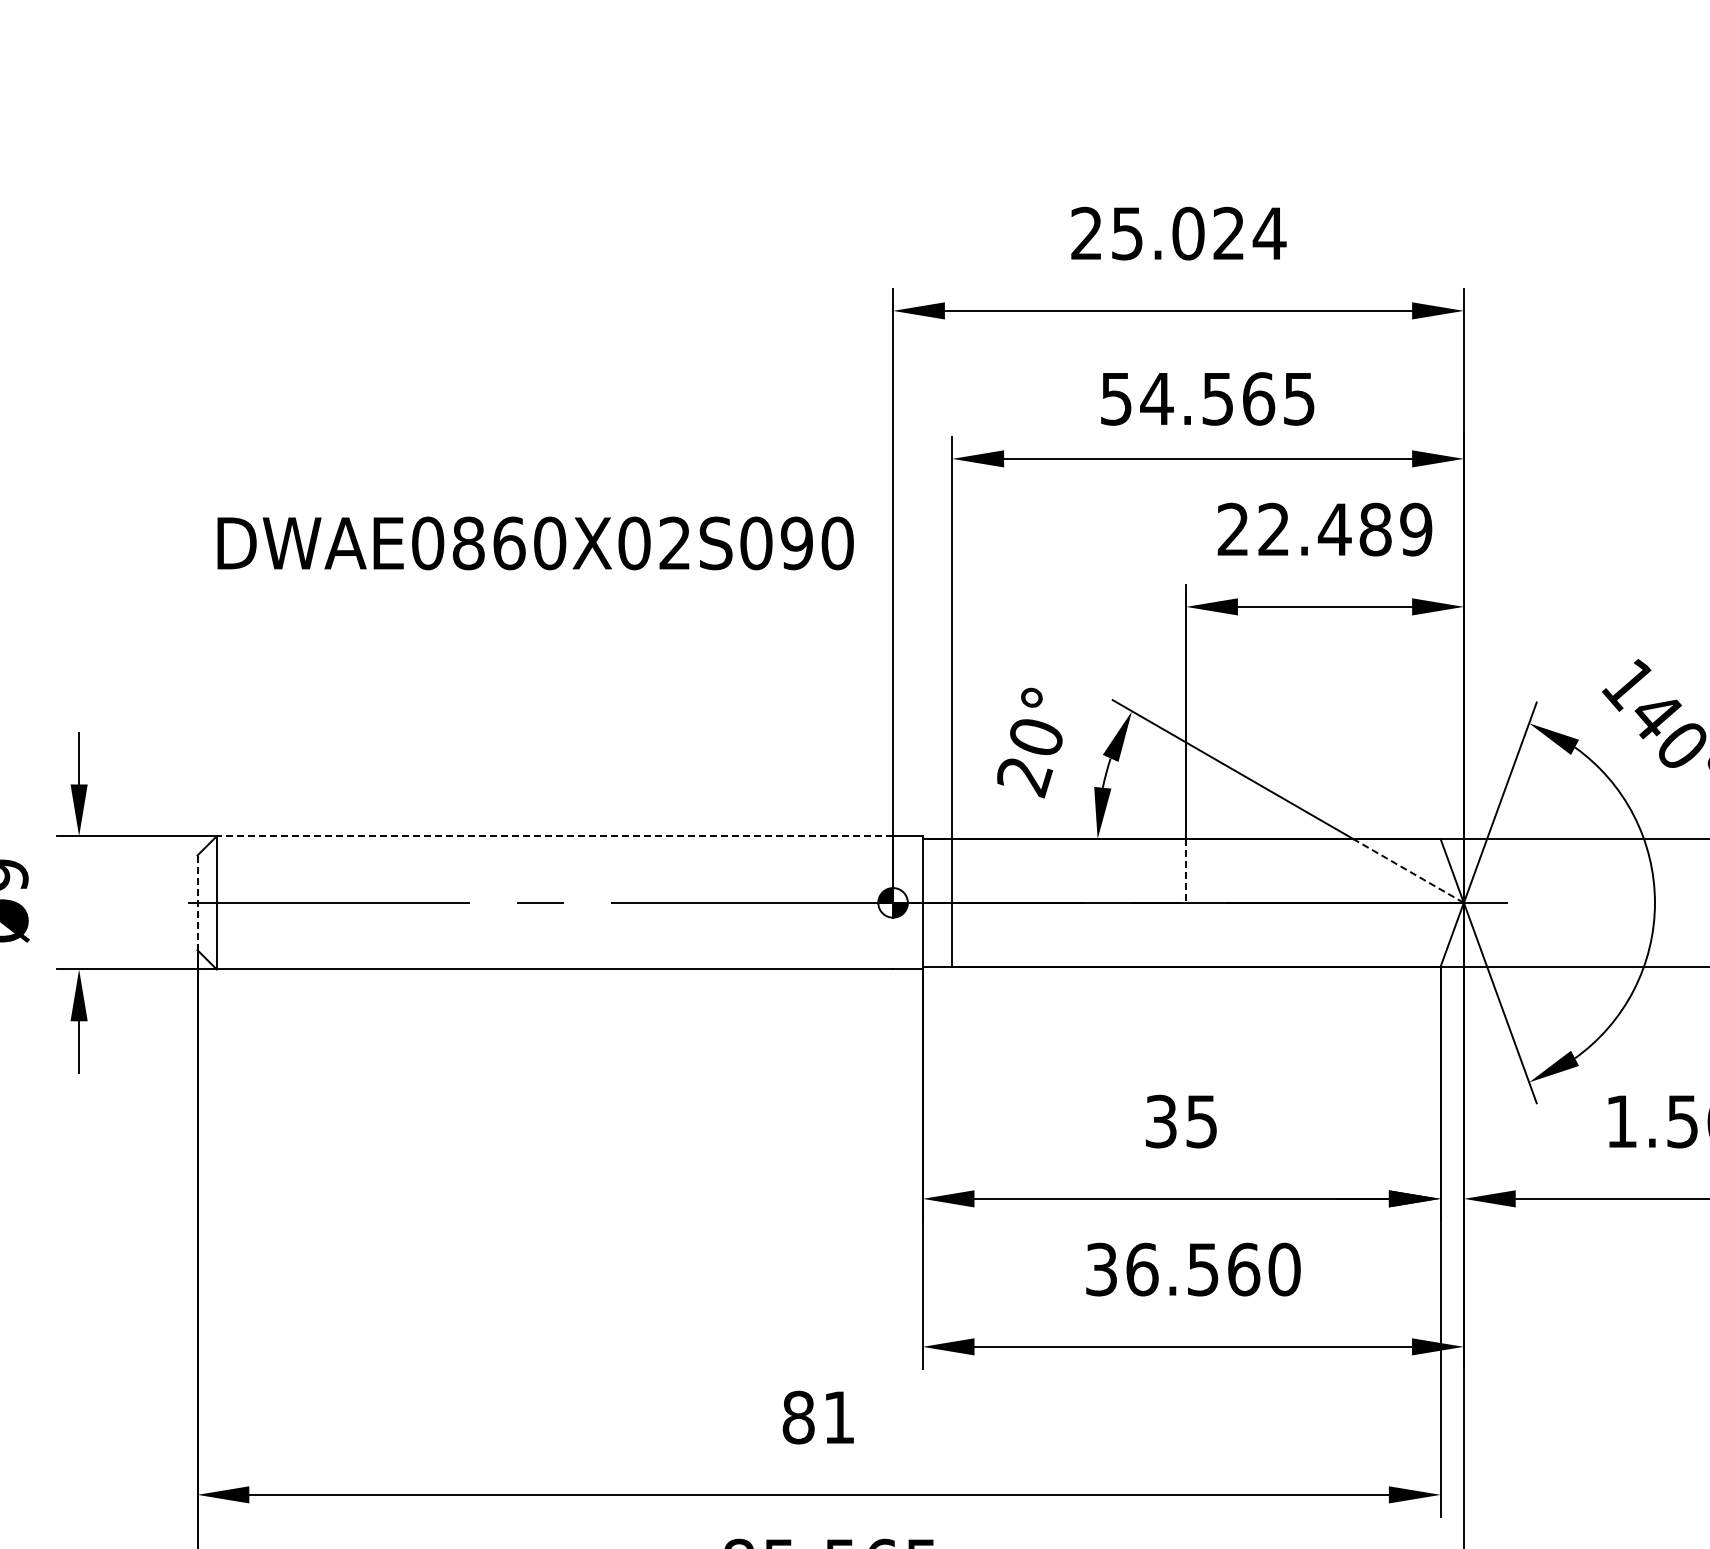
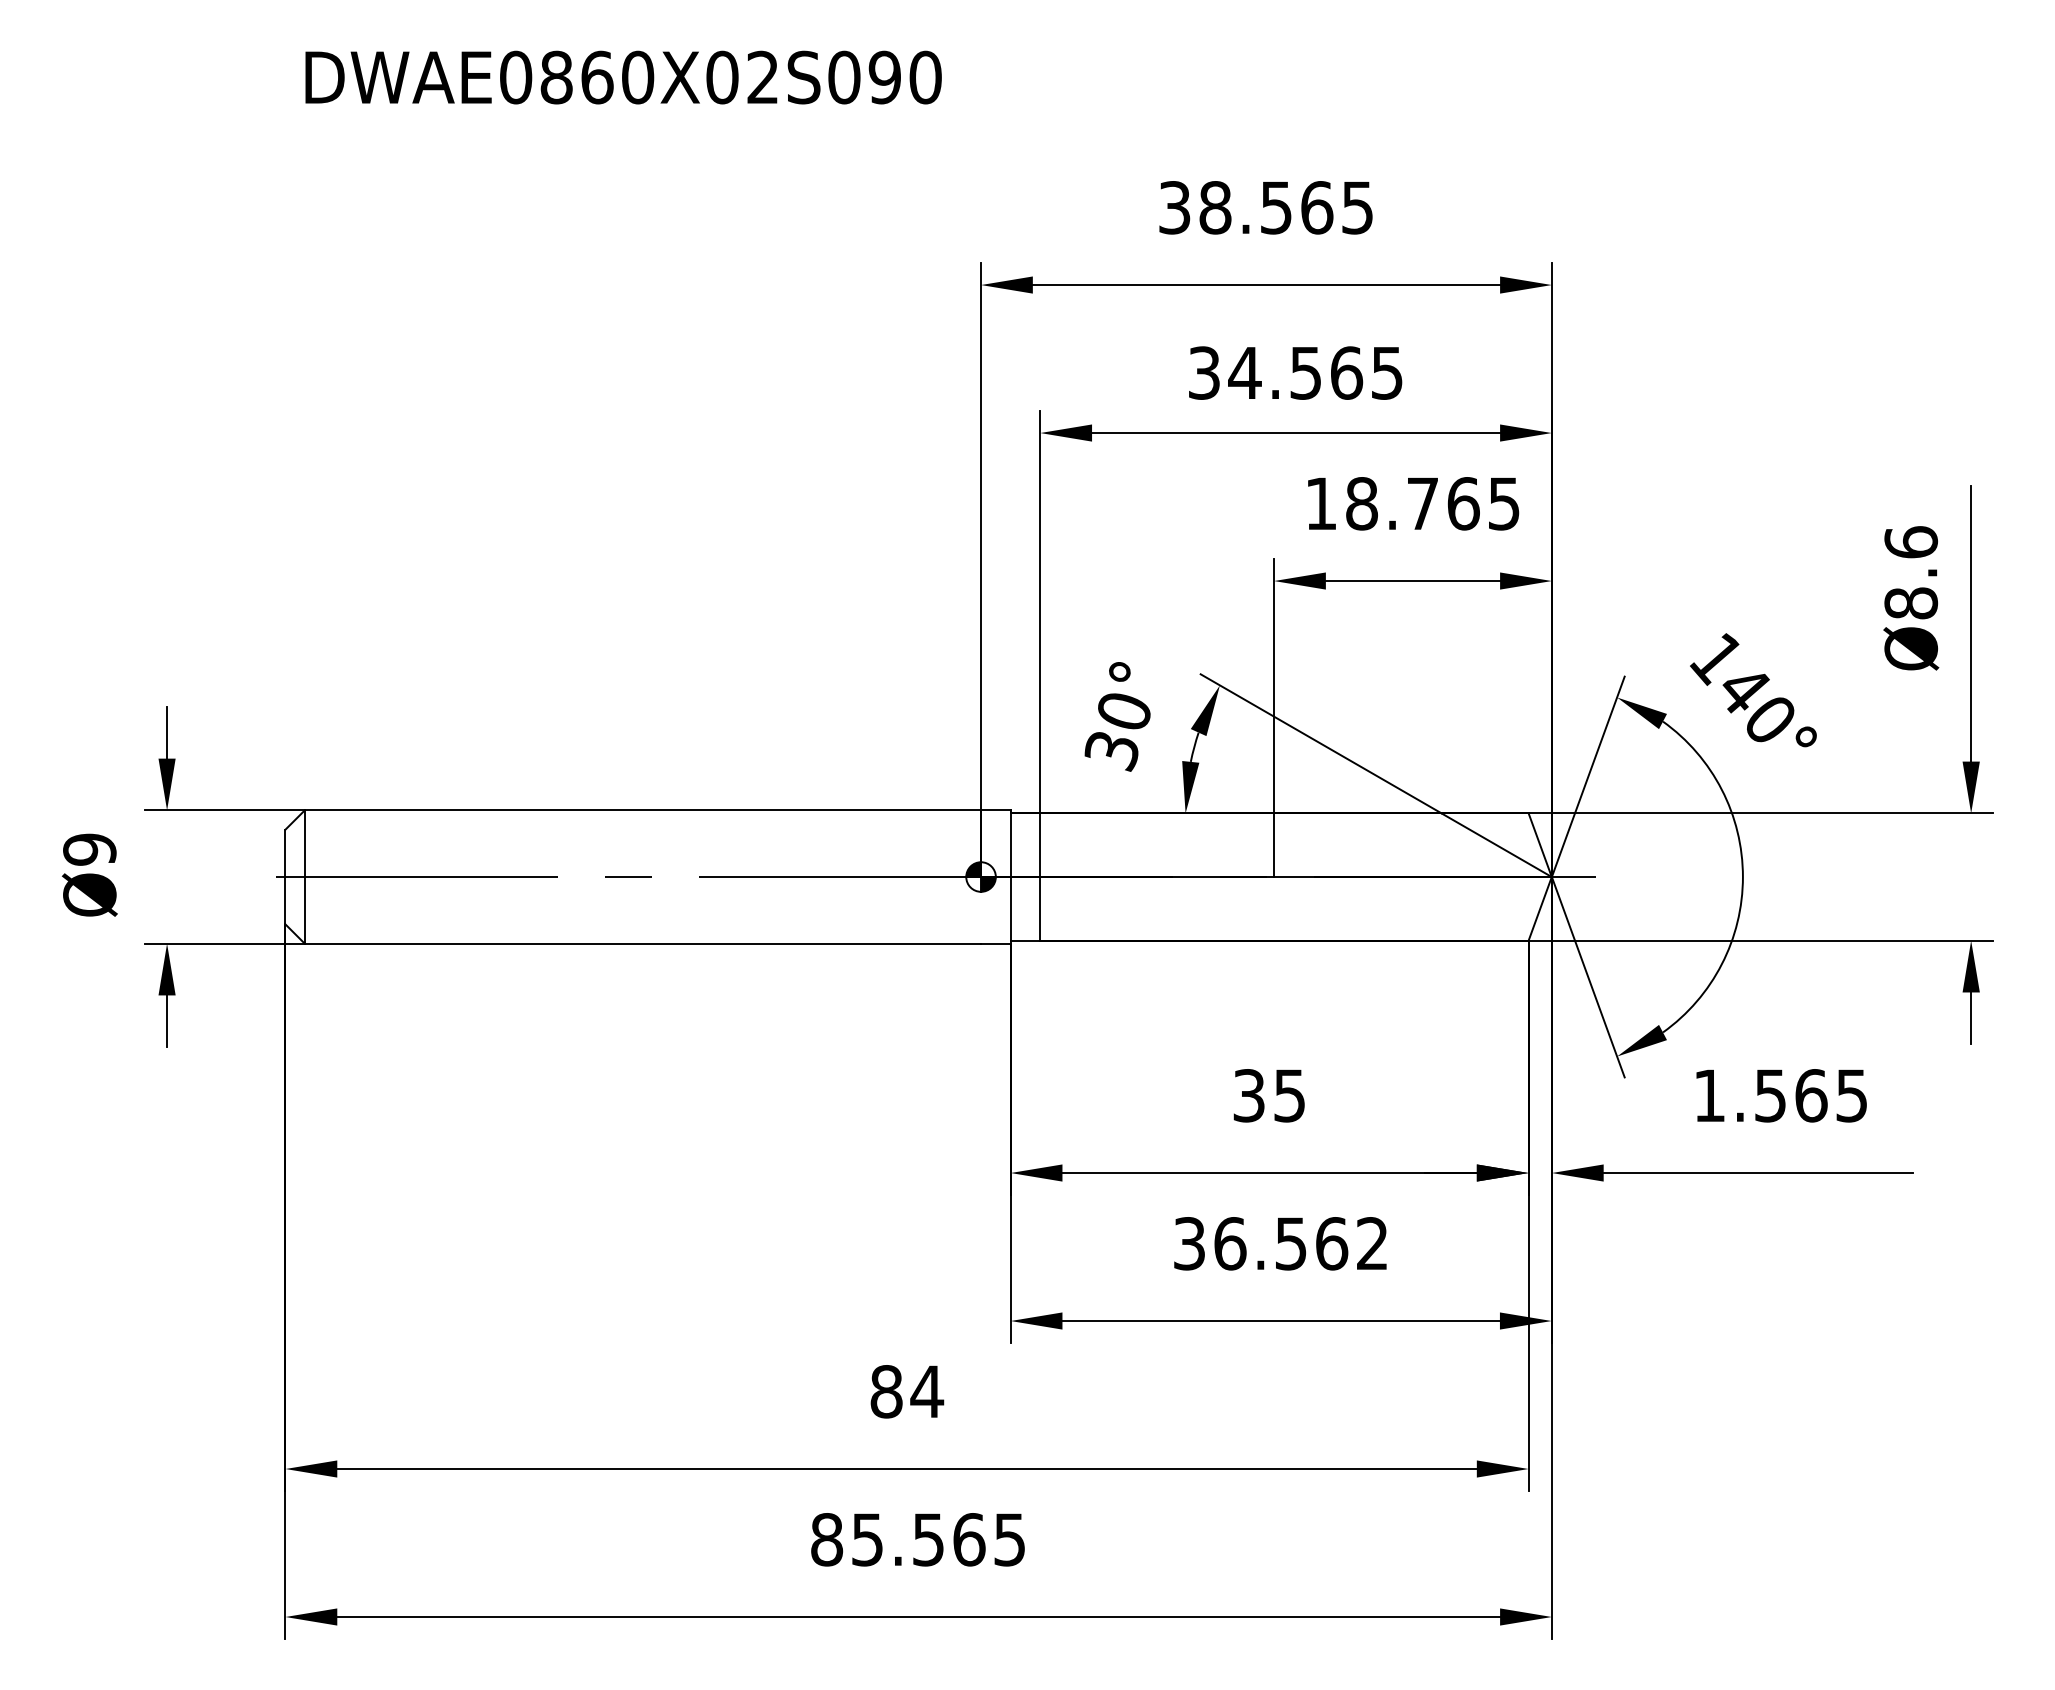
text: (1178, 233) -> (1266, 207), 25.024 -> 38.565
text: (1116, 398) -> (1204, 372), 54.565 -> 34.565
text: (1324, 529) -> (1412, 503), 22.489 -> 18.765
text: (535, 543) -> (623, 77), moved
text: (1024, 778) -> (1112, 752), 20° -> 30°
line: (554, 836) -> (642, 810), dashed -> solid
line: (1186, 871) -> (1274, 845), dashed -> solid
line: (1408, 871) -> (1496, 845), dashed -> solid
line: (197, 903) -> (285, 877), dashed -> solid
text: (1284, 1269) -> (1372, 1243), 36.560 -> 36.562
text: (839, 1417) -> (927, 1391), 81 -> 84

